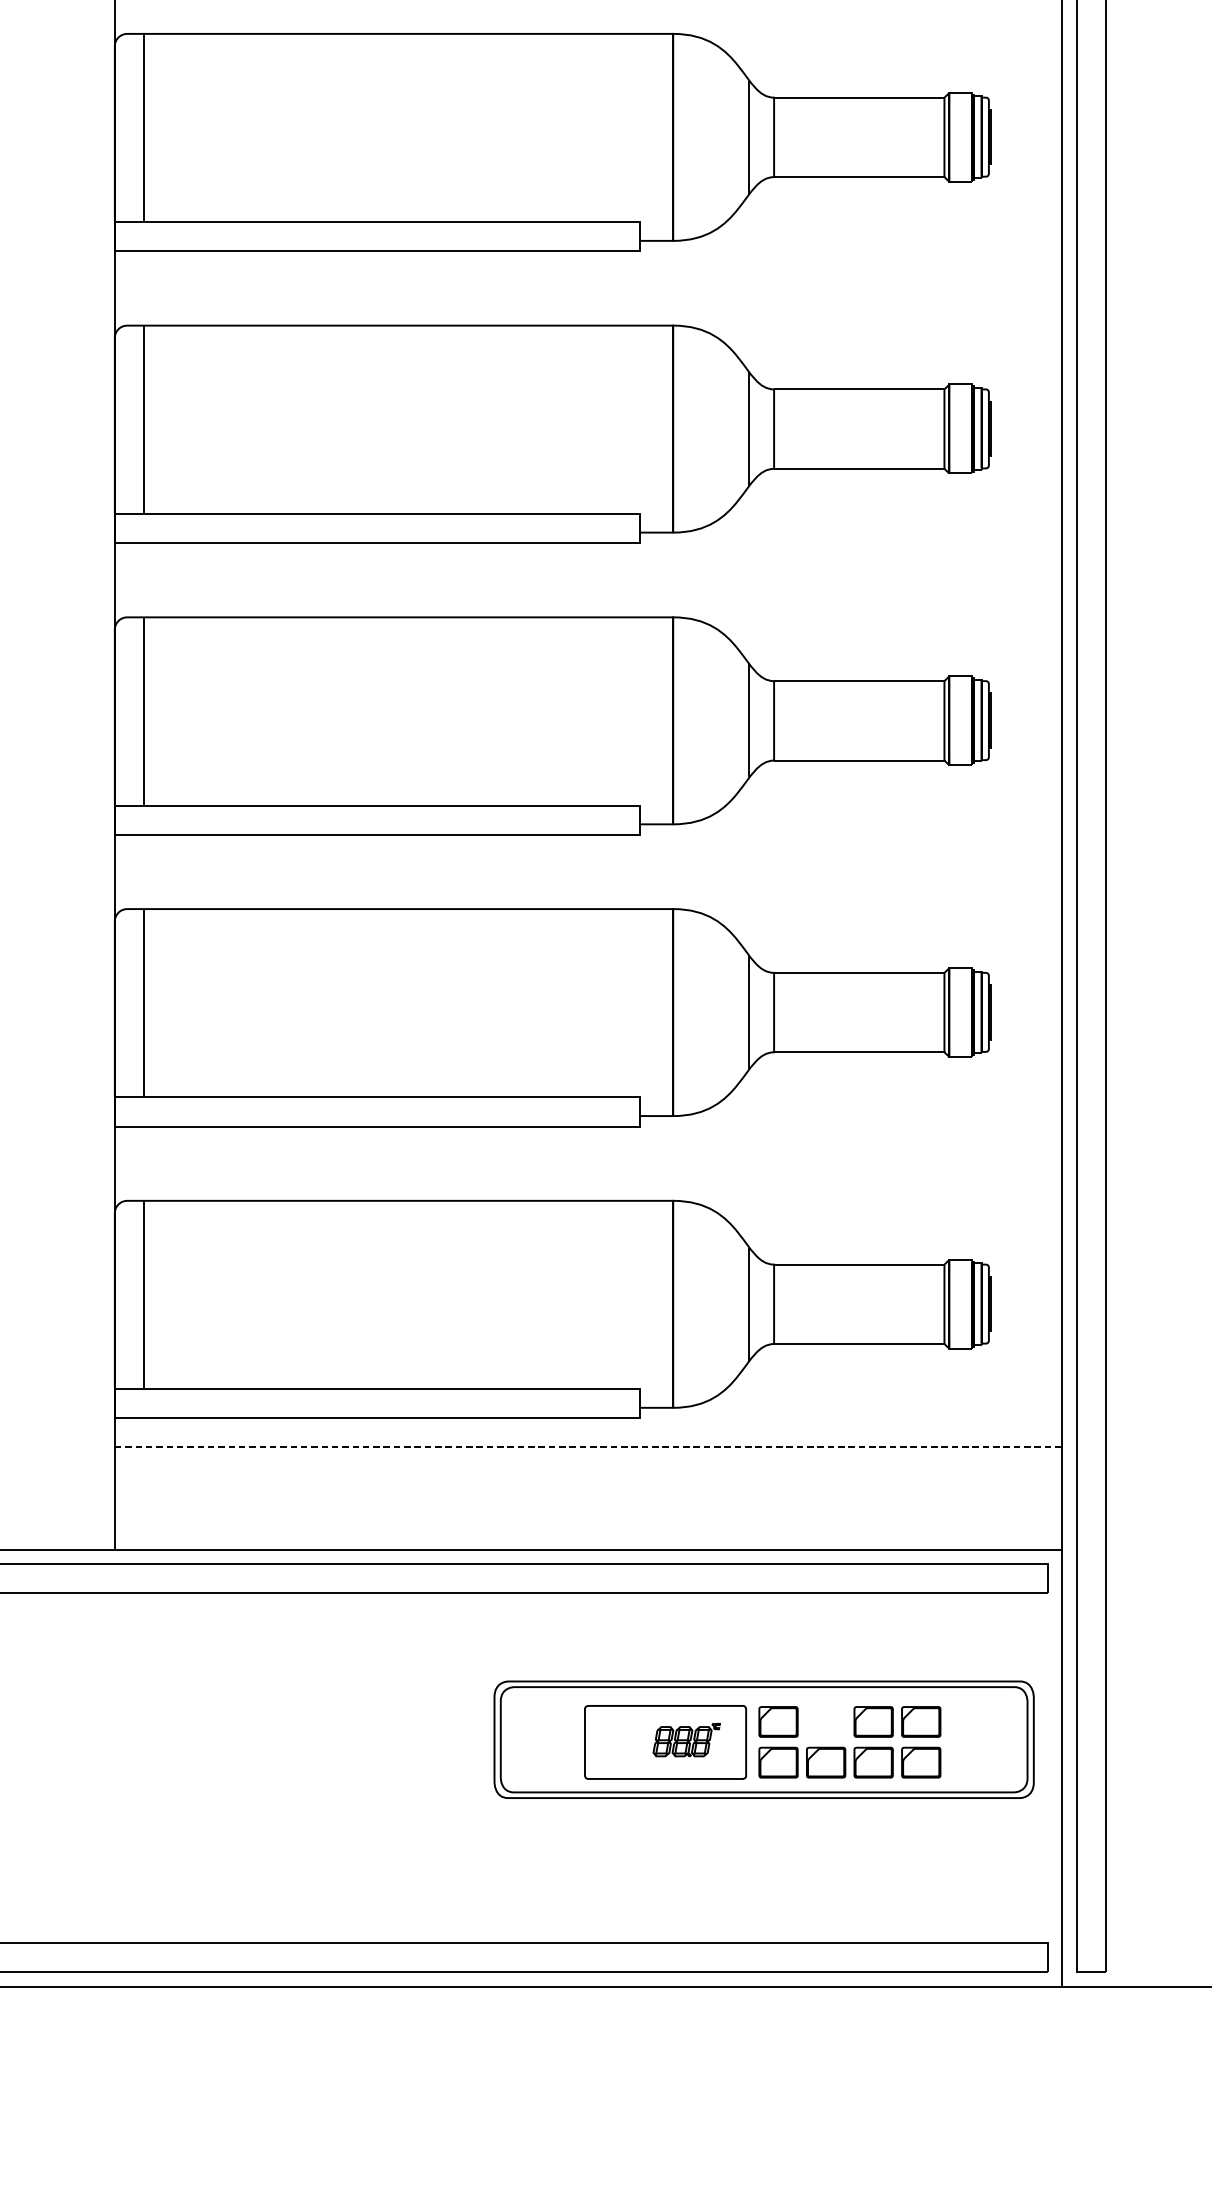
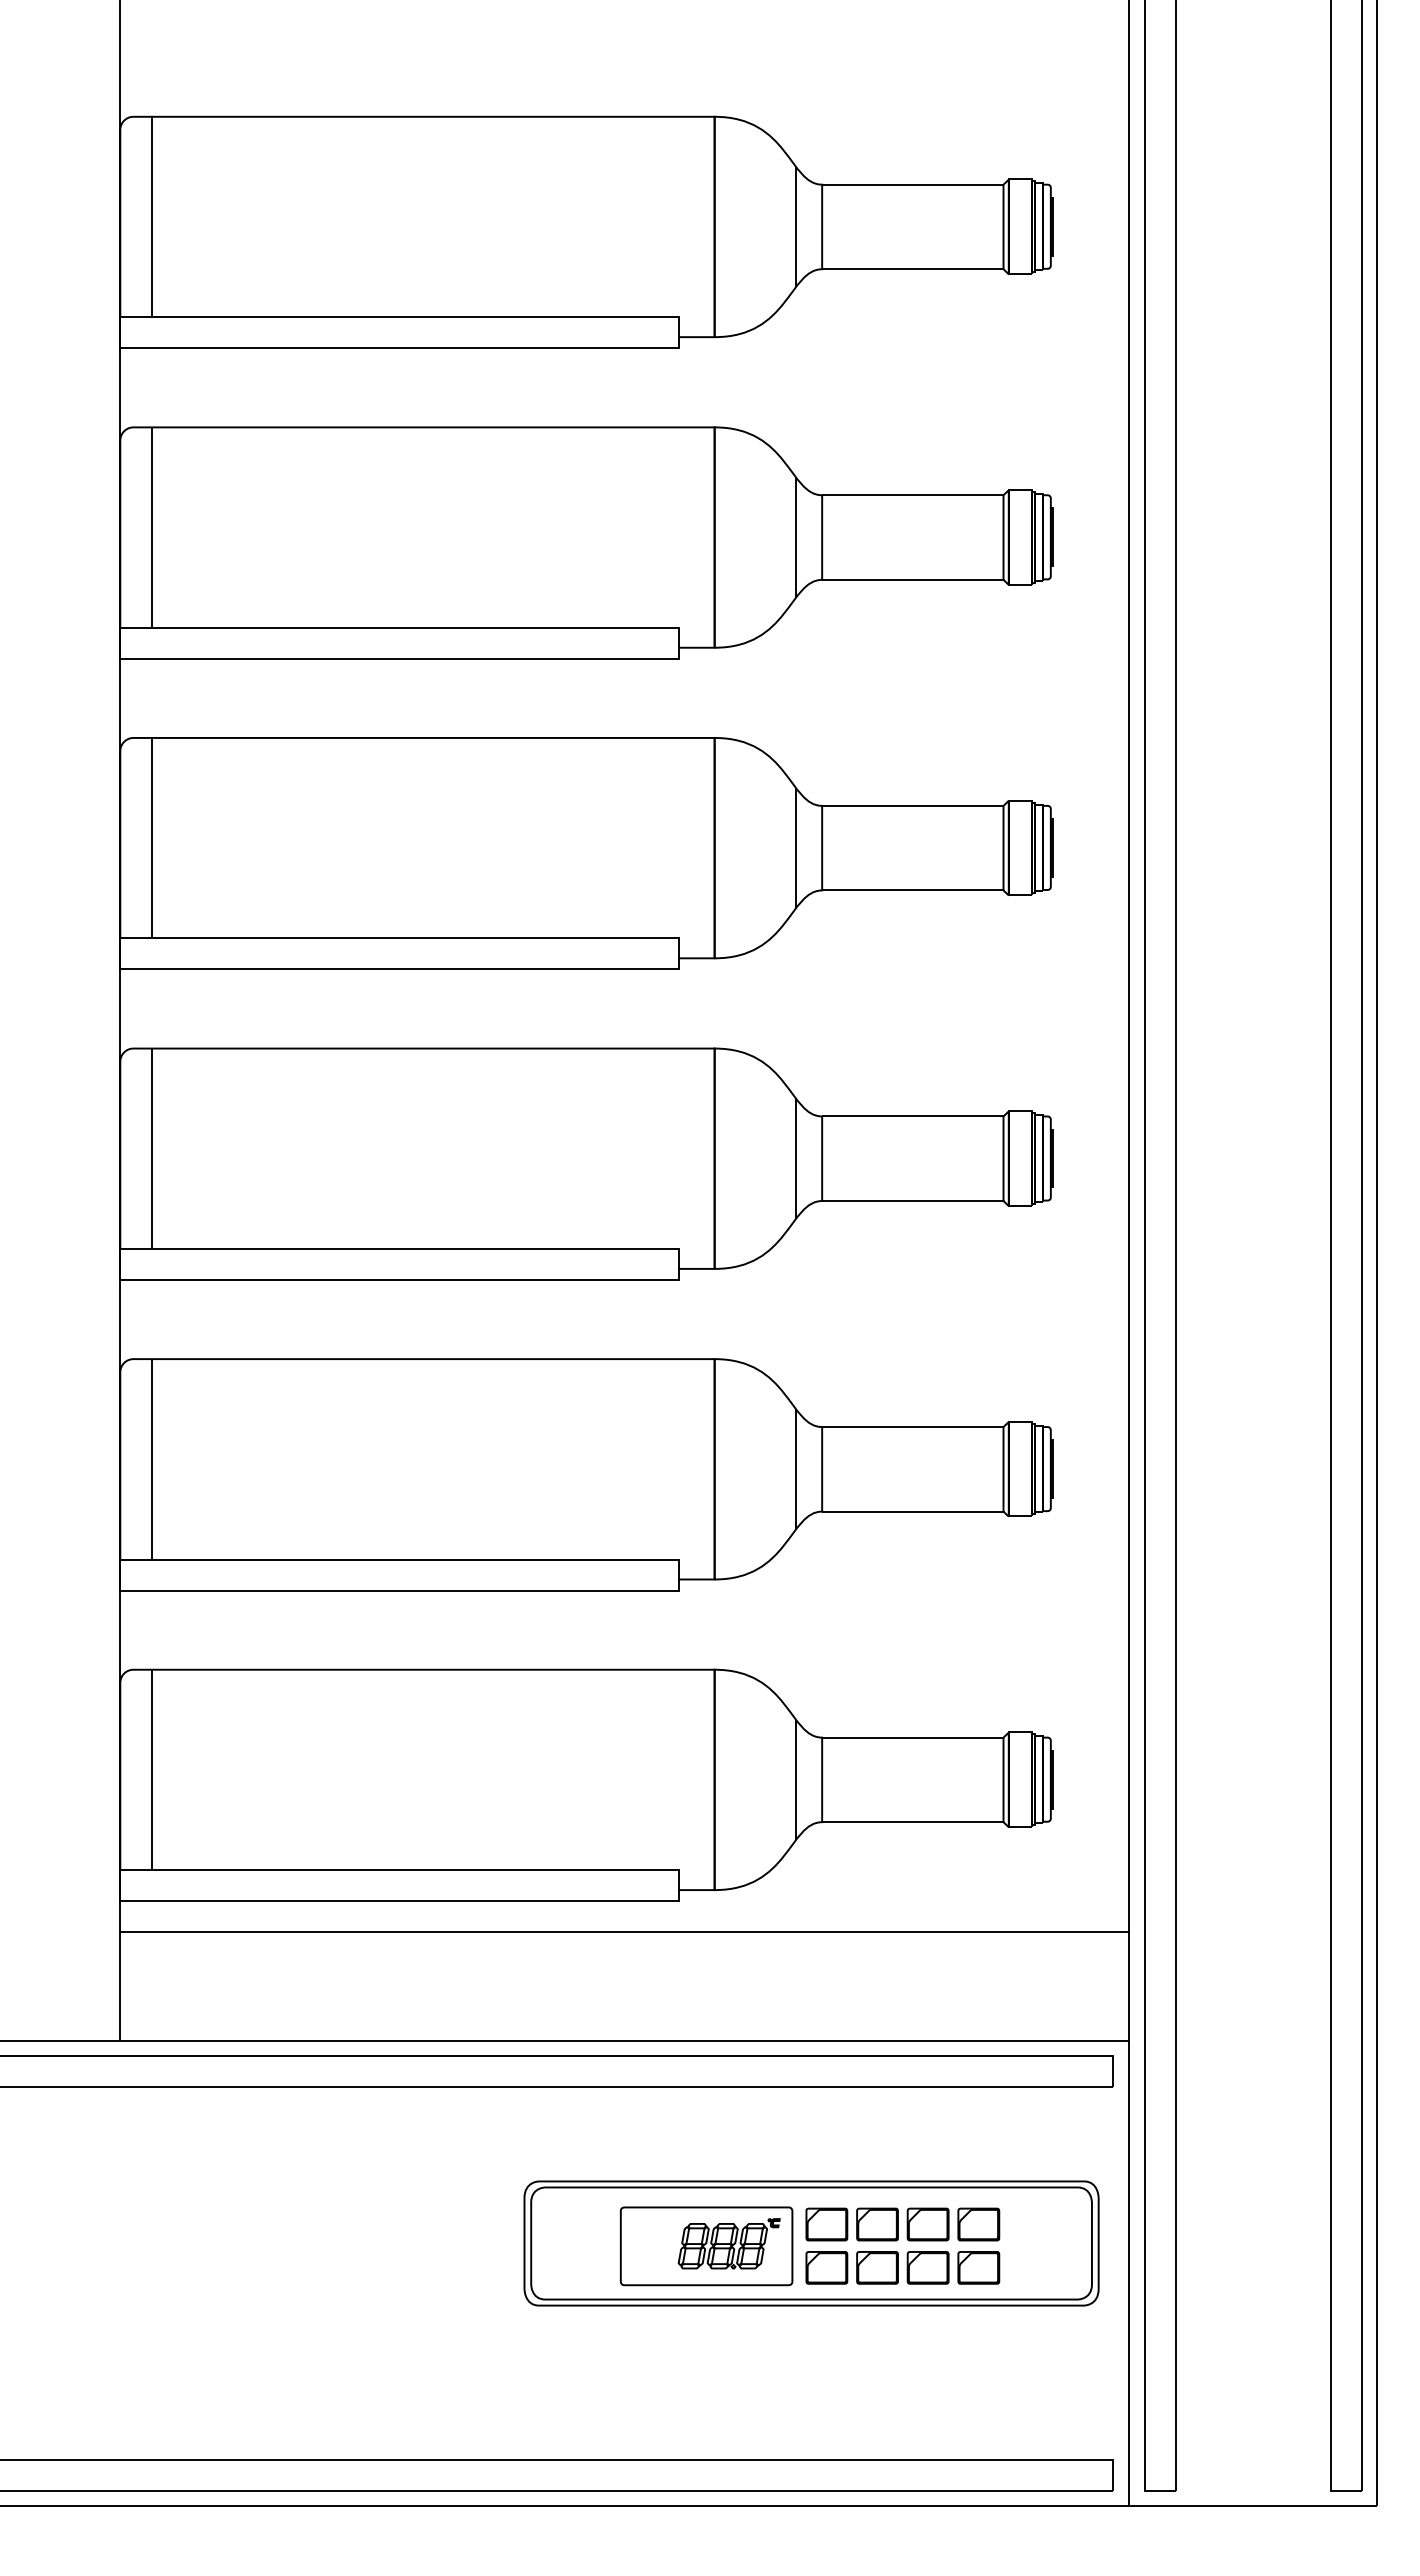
line: (589, 1447) -> (625, 1932), dashed -> solid
part: (826, 1721) -> (877, 2224), added
part: (686, 1739) -> (728, 2243), size x1.43

